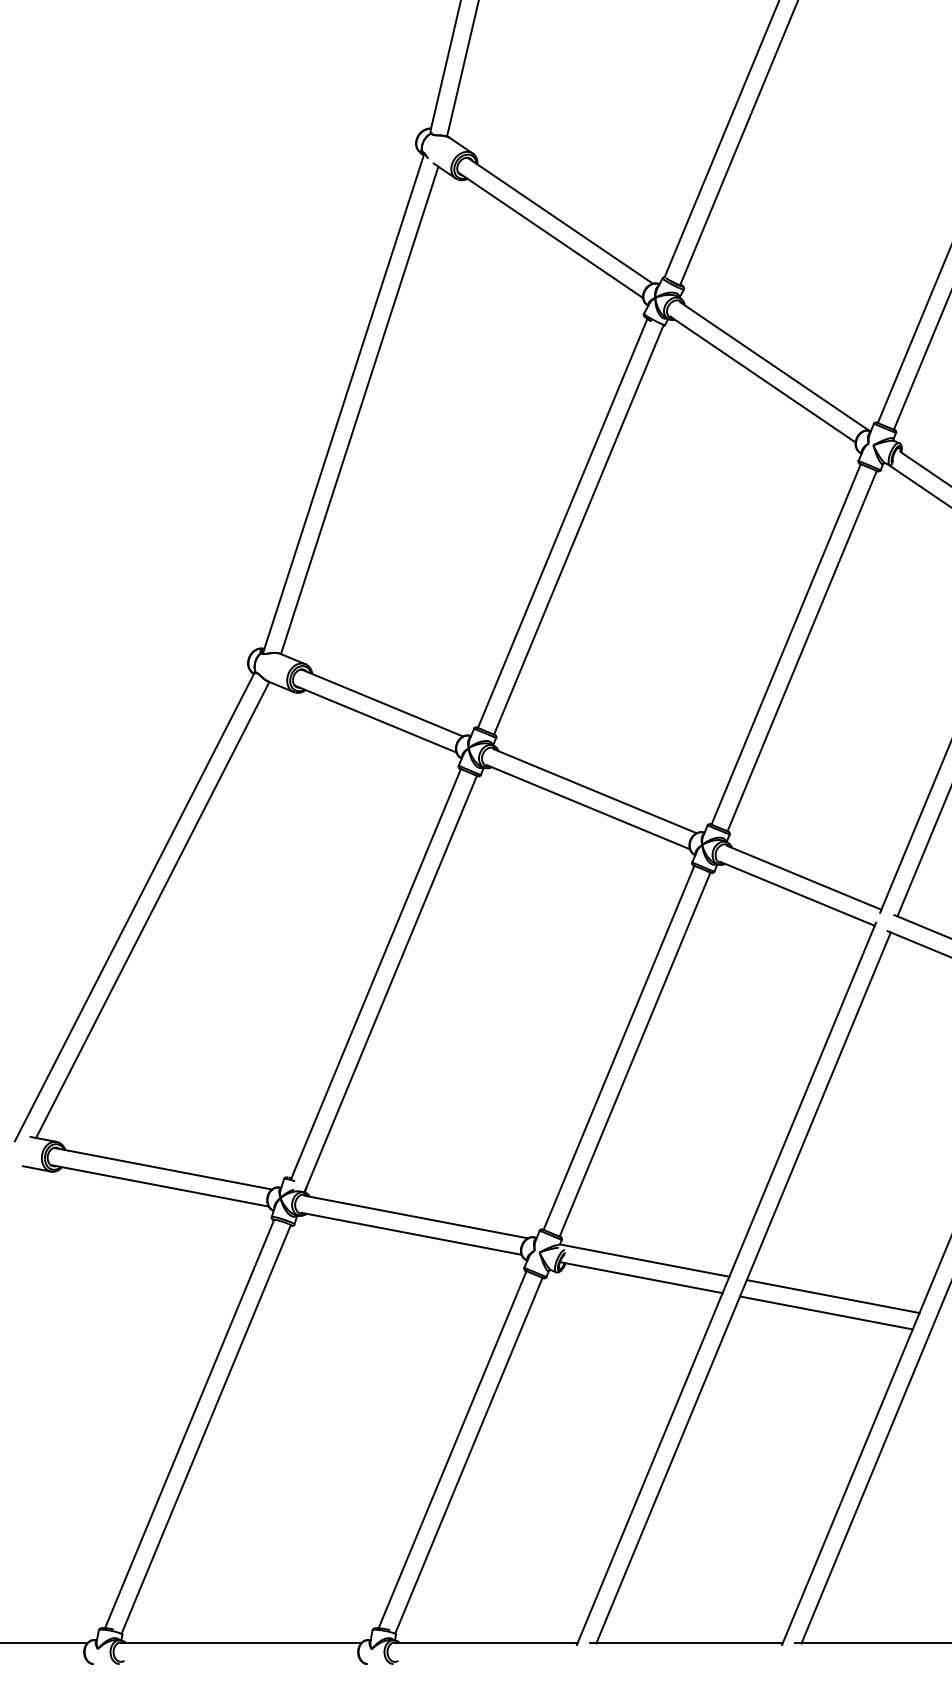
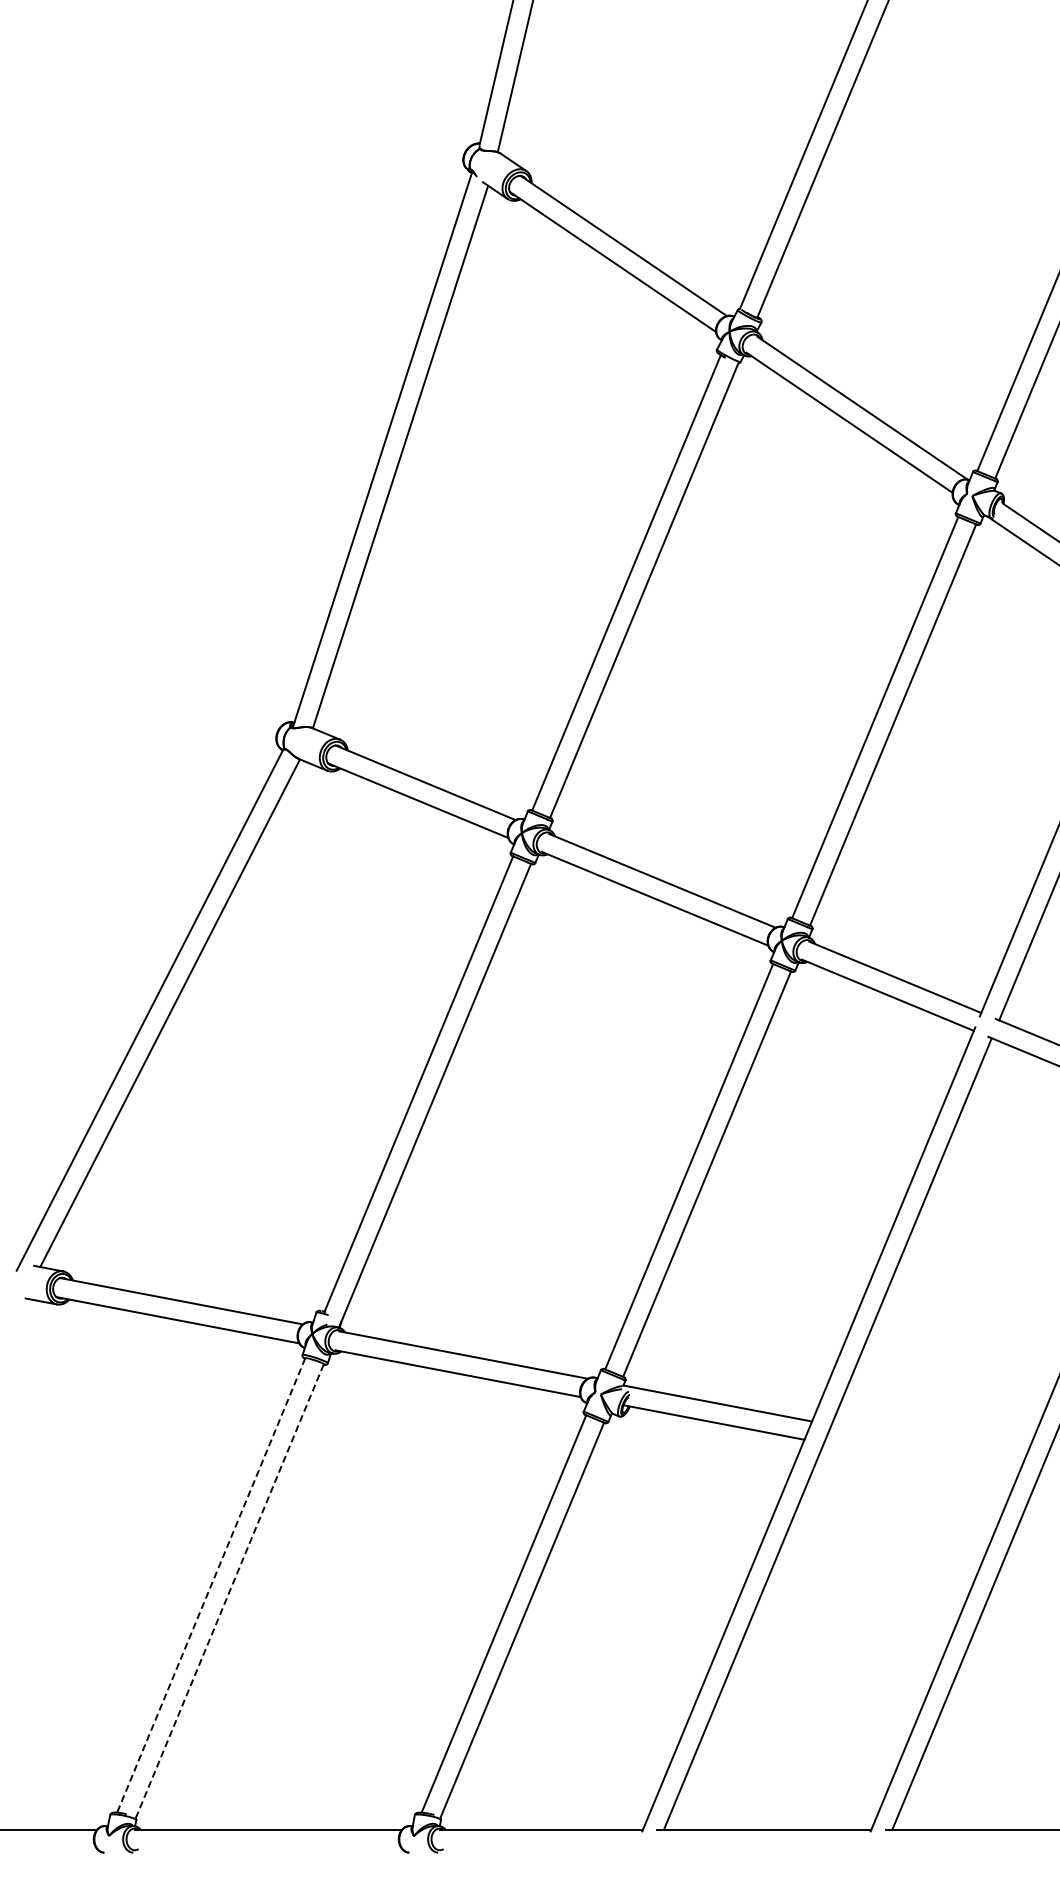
line: (833, 1296) -> (927, 1443), removed
line: (825, 1312) -> (919, 1461), removed
line: (189, 1424) -> (211, 1585), solid -> dashed
line: (206, 1429) -> (229, 1591), solid -> dashed

